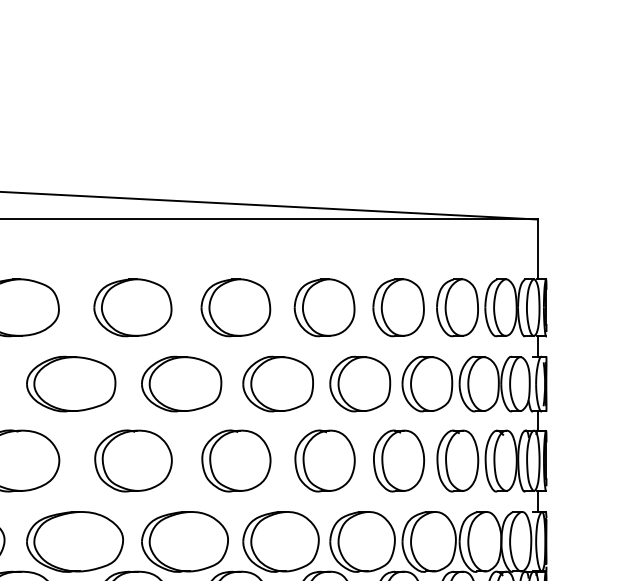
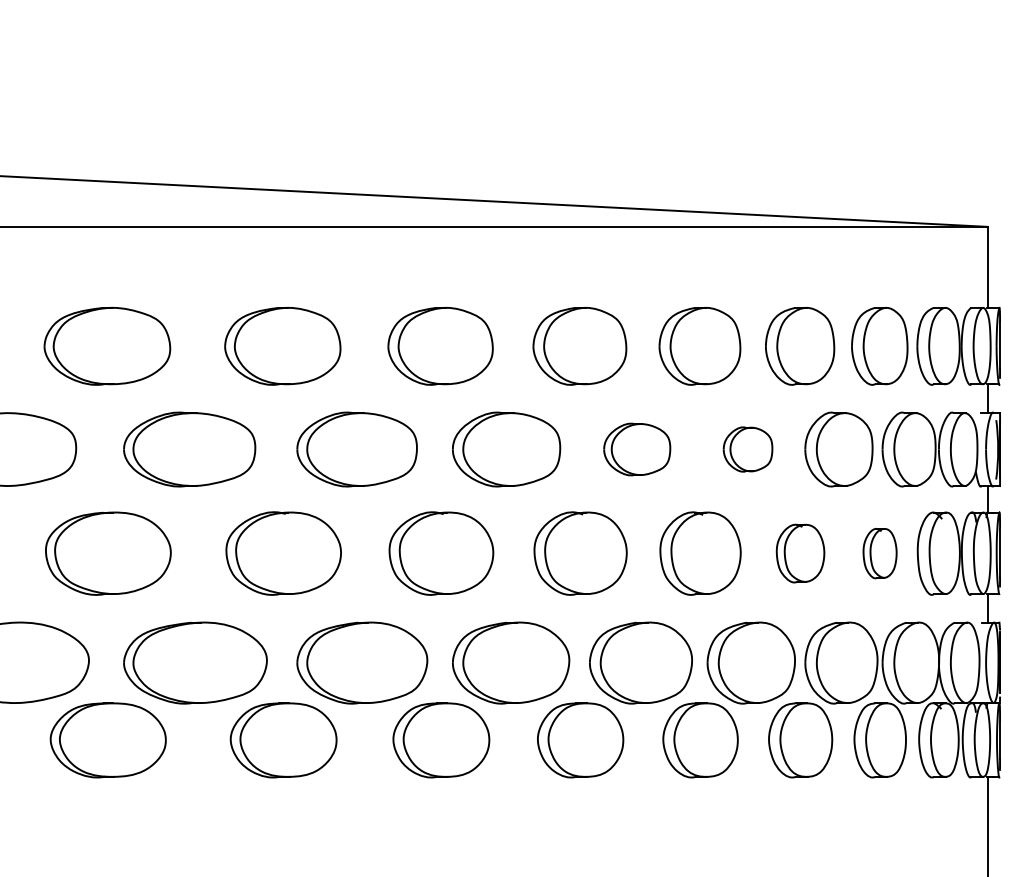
part: (278, 384) -> (637, 449), size x0.7
part: (359, 384) -> (747, 449), size x0.6
part: (398, 460) -> (800, 553), size x0.7
part: (457, 460) -> (879, 553), size x0.6

